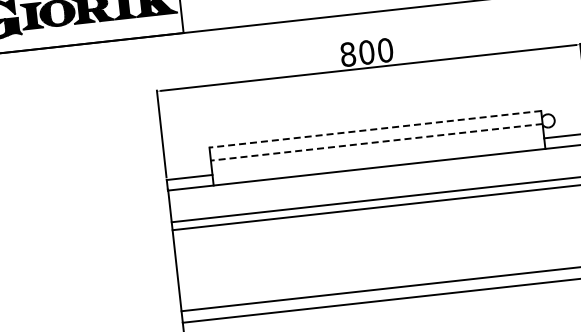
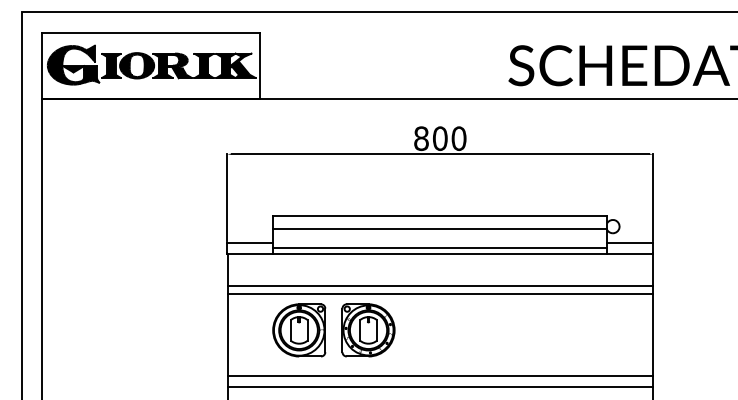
line: (375, 128) -> (440, 215), dashed -> solid
line: (377, 142) -> (440, 229), dashed -> solid
line: (379, 160) -> (440, 247), added
part: (316, 251) -> (368, 330), added
part: (247, 258) -> (299, 330), added

